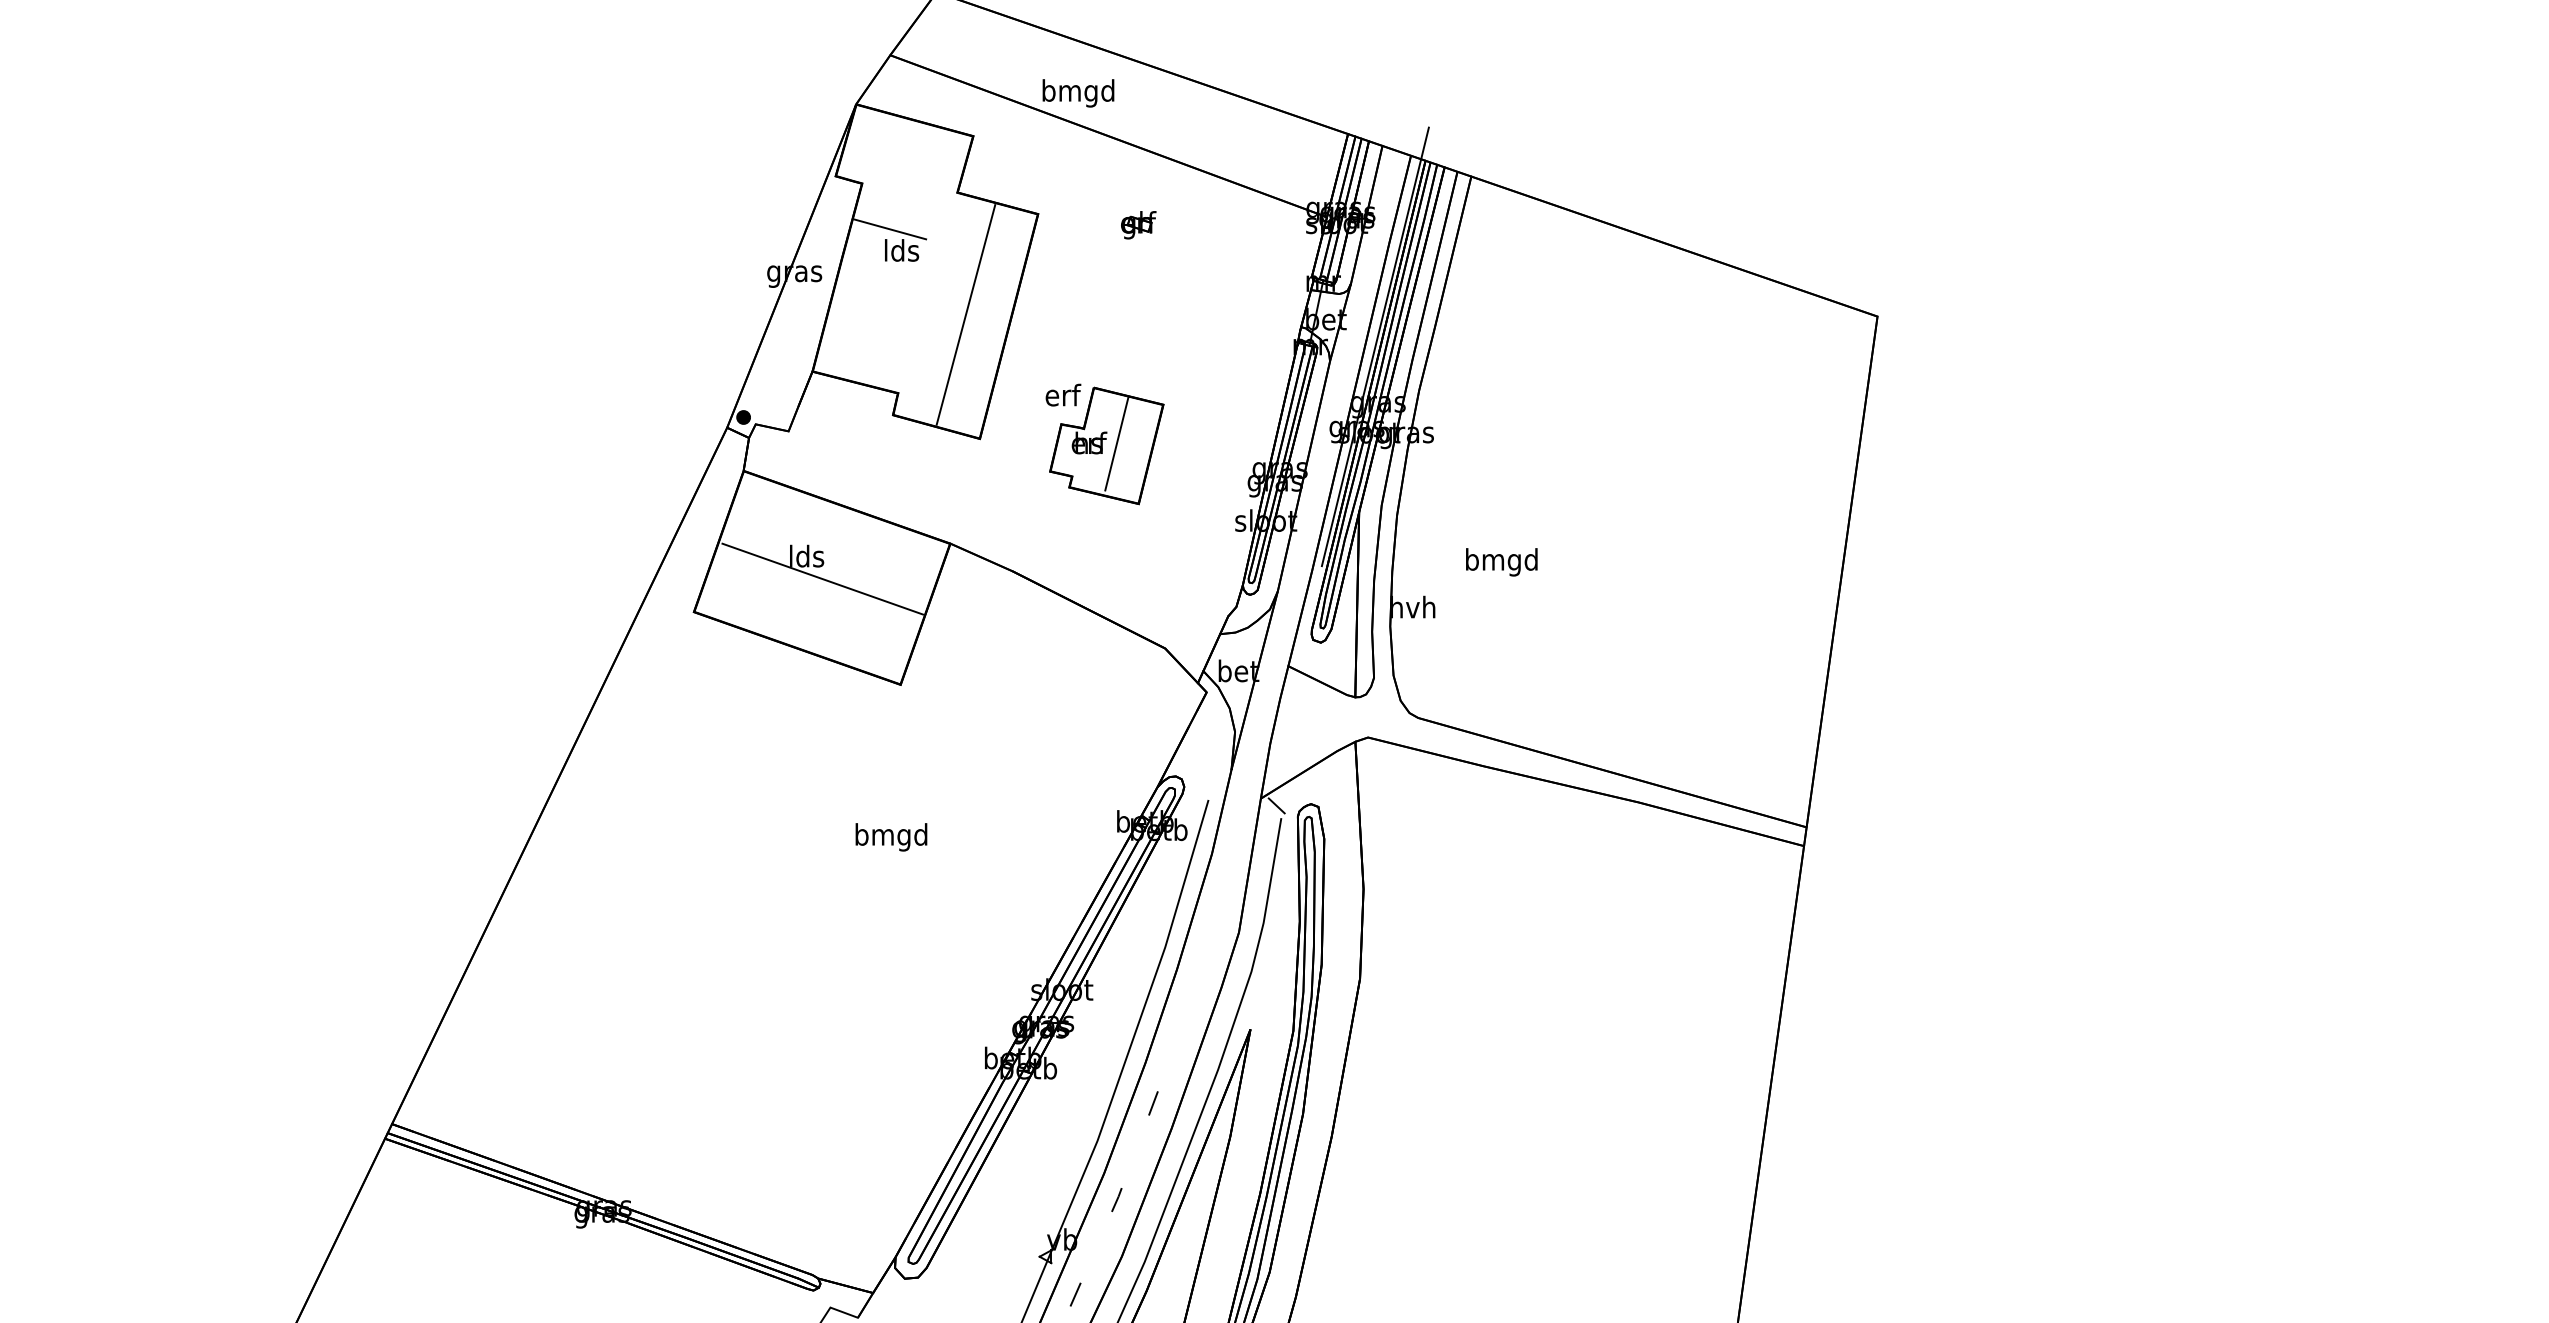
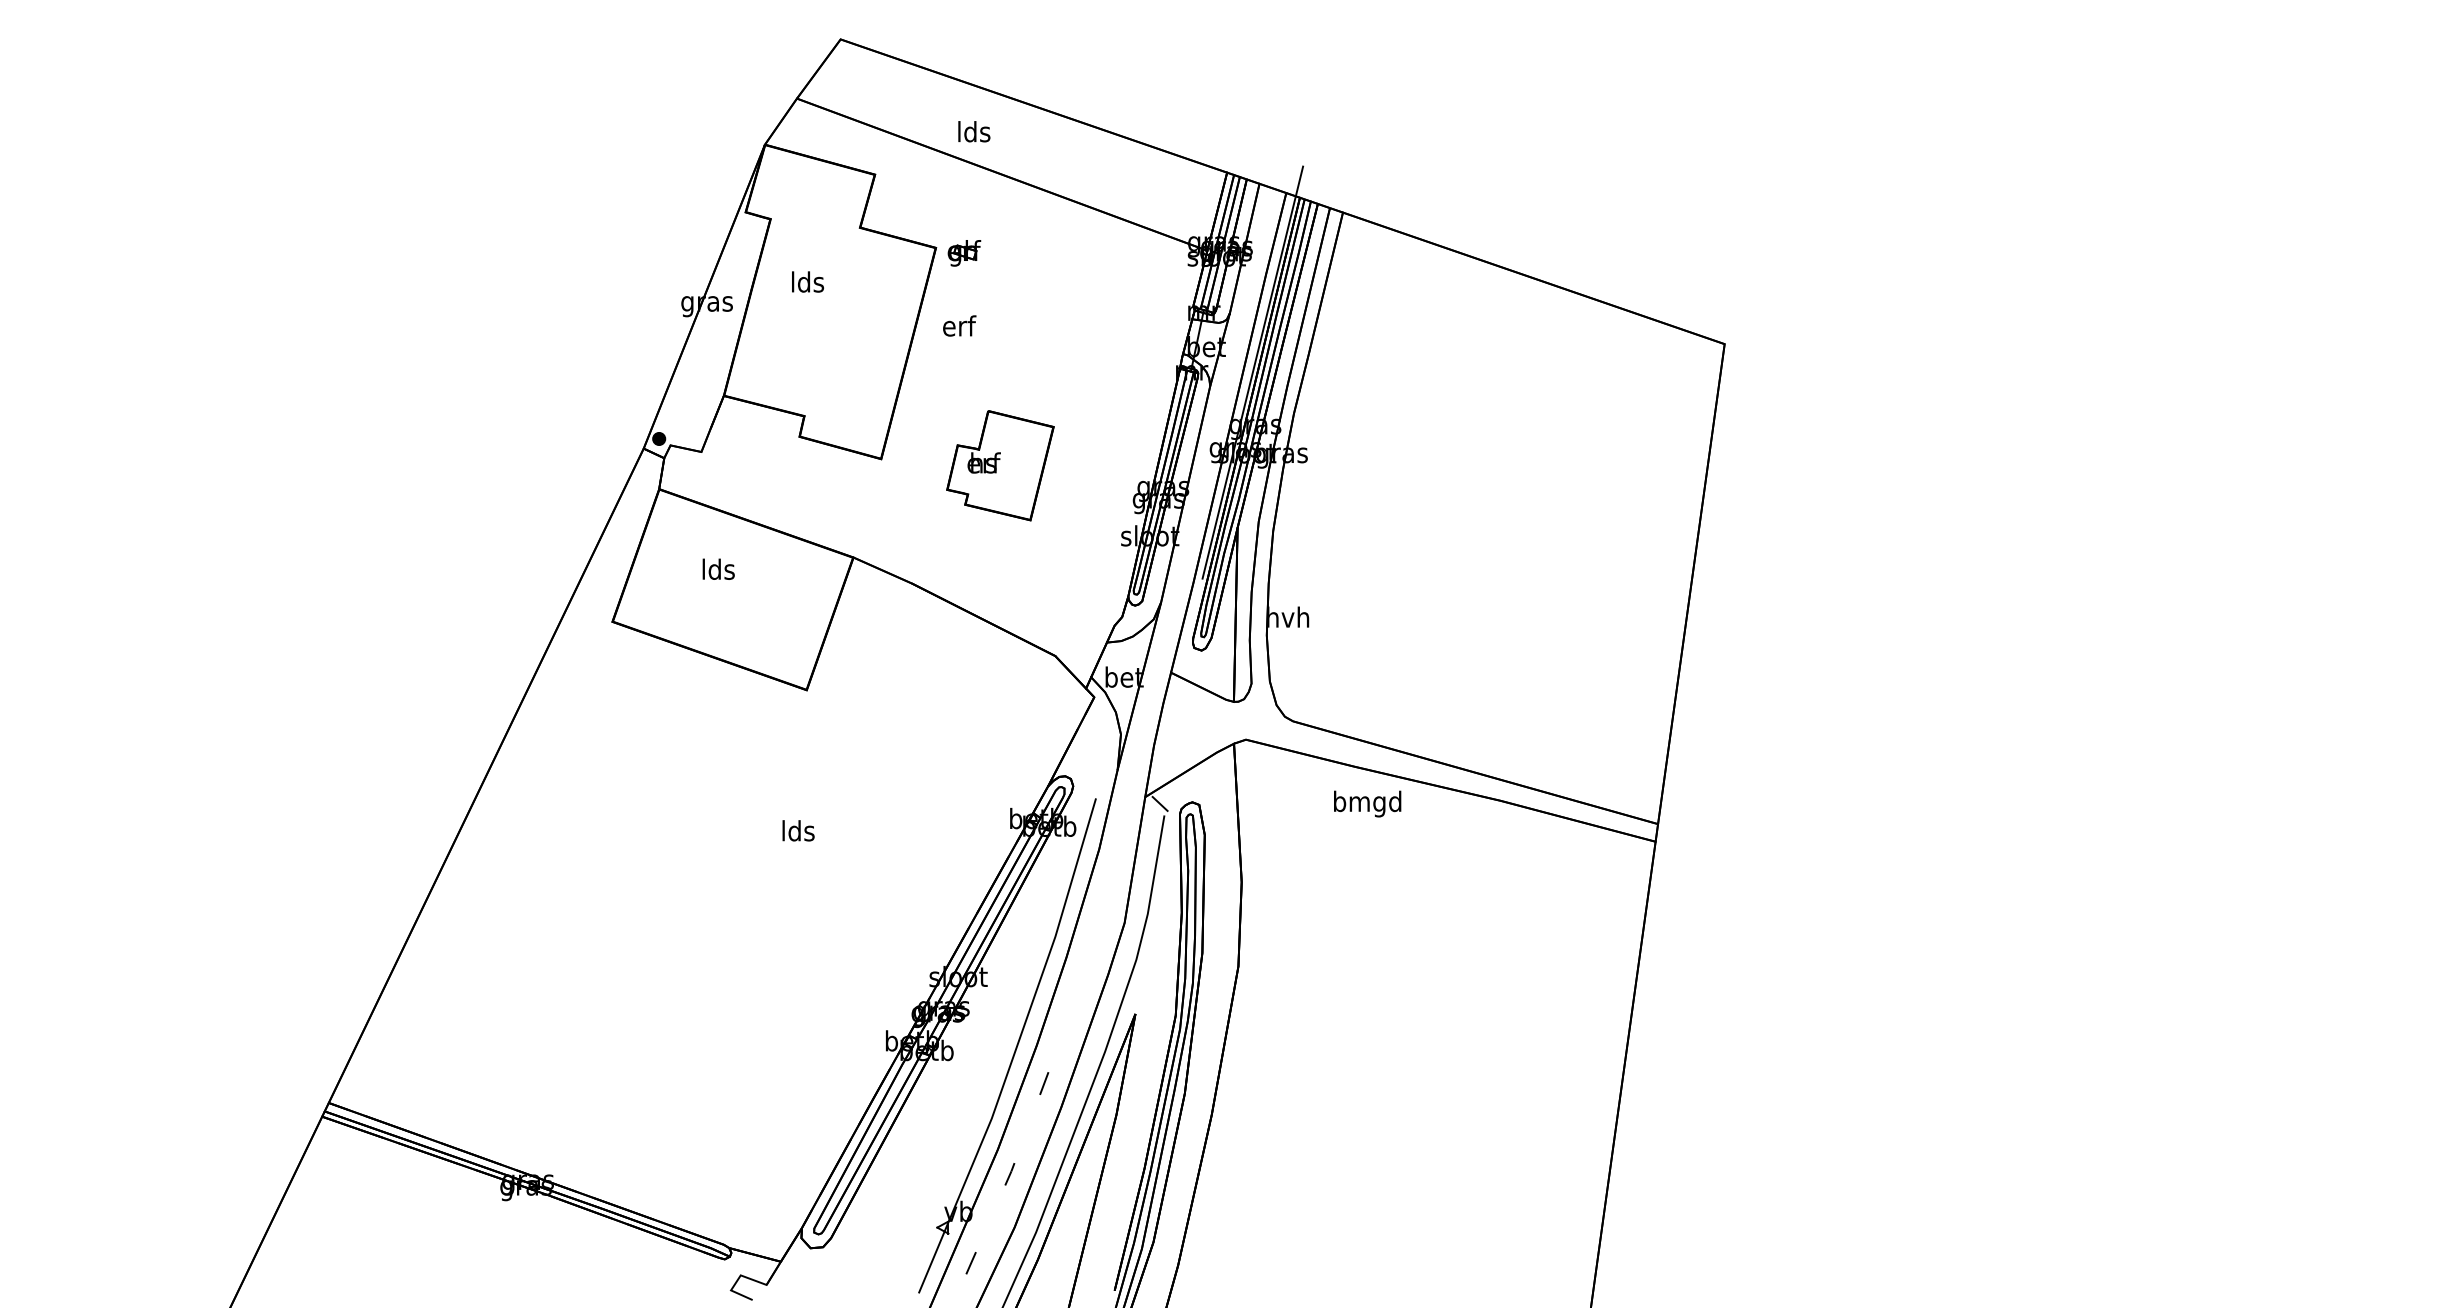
text: (1078, 93) -> (973, 134), bmgd -> lds
part: (1138, 225) -> (964, 253), moved
line: (889, 228) -> (796, 261), removed
line: (965, 314) -> (867, 342), removed
text: (1063, 394) -> (959, 325), moved
line: (1116, 443) -> (1009, 463), removed
text: (1501, 561) -> (1367, 803), moved
line: (822, 578) -> (733, 590), removed
text: (890, 837) -> (797, 833), bmgd -> lds

